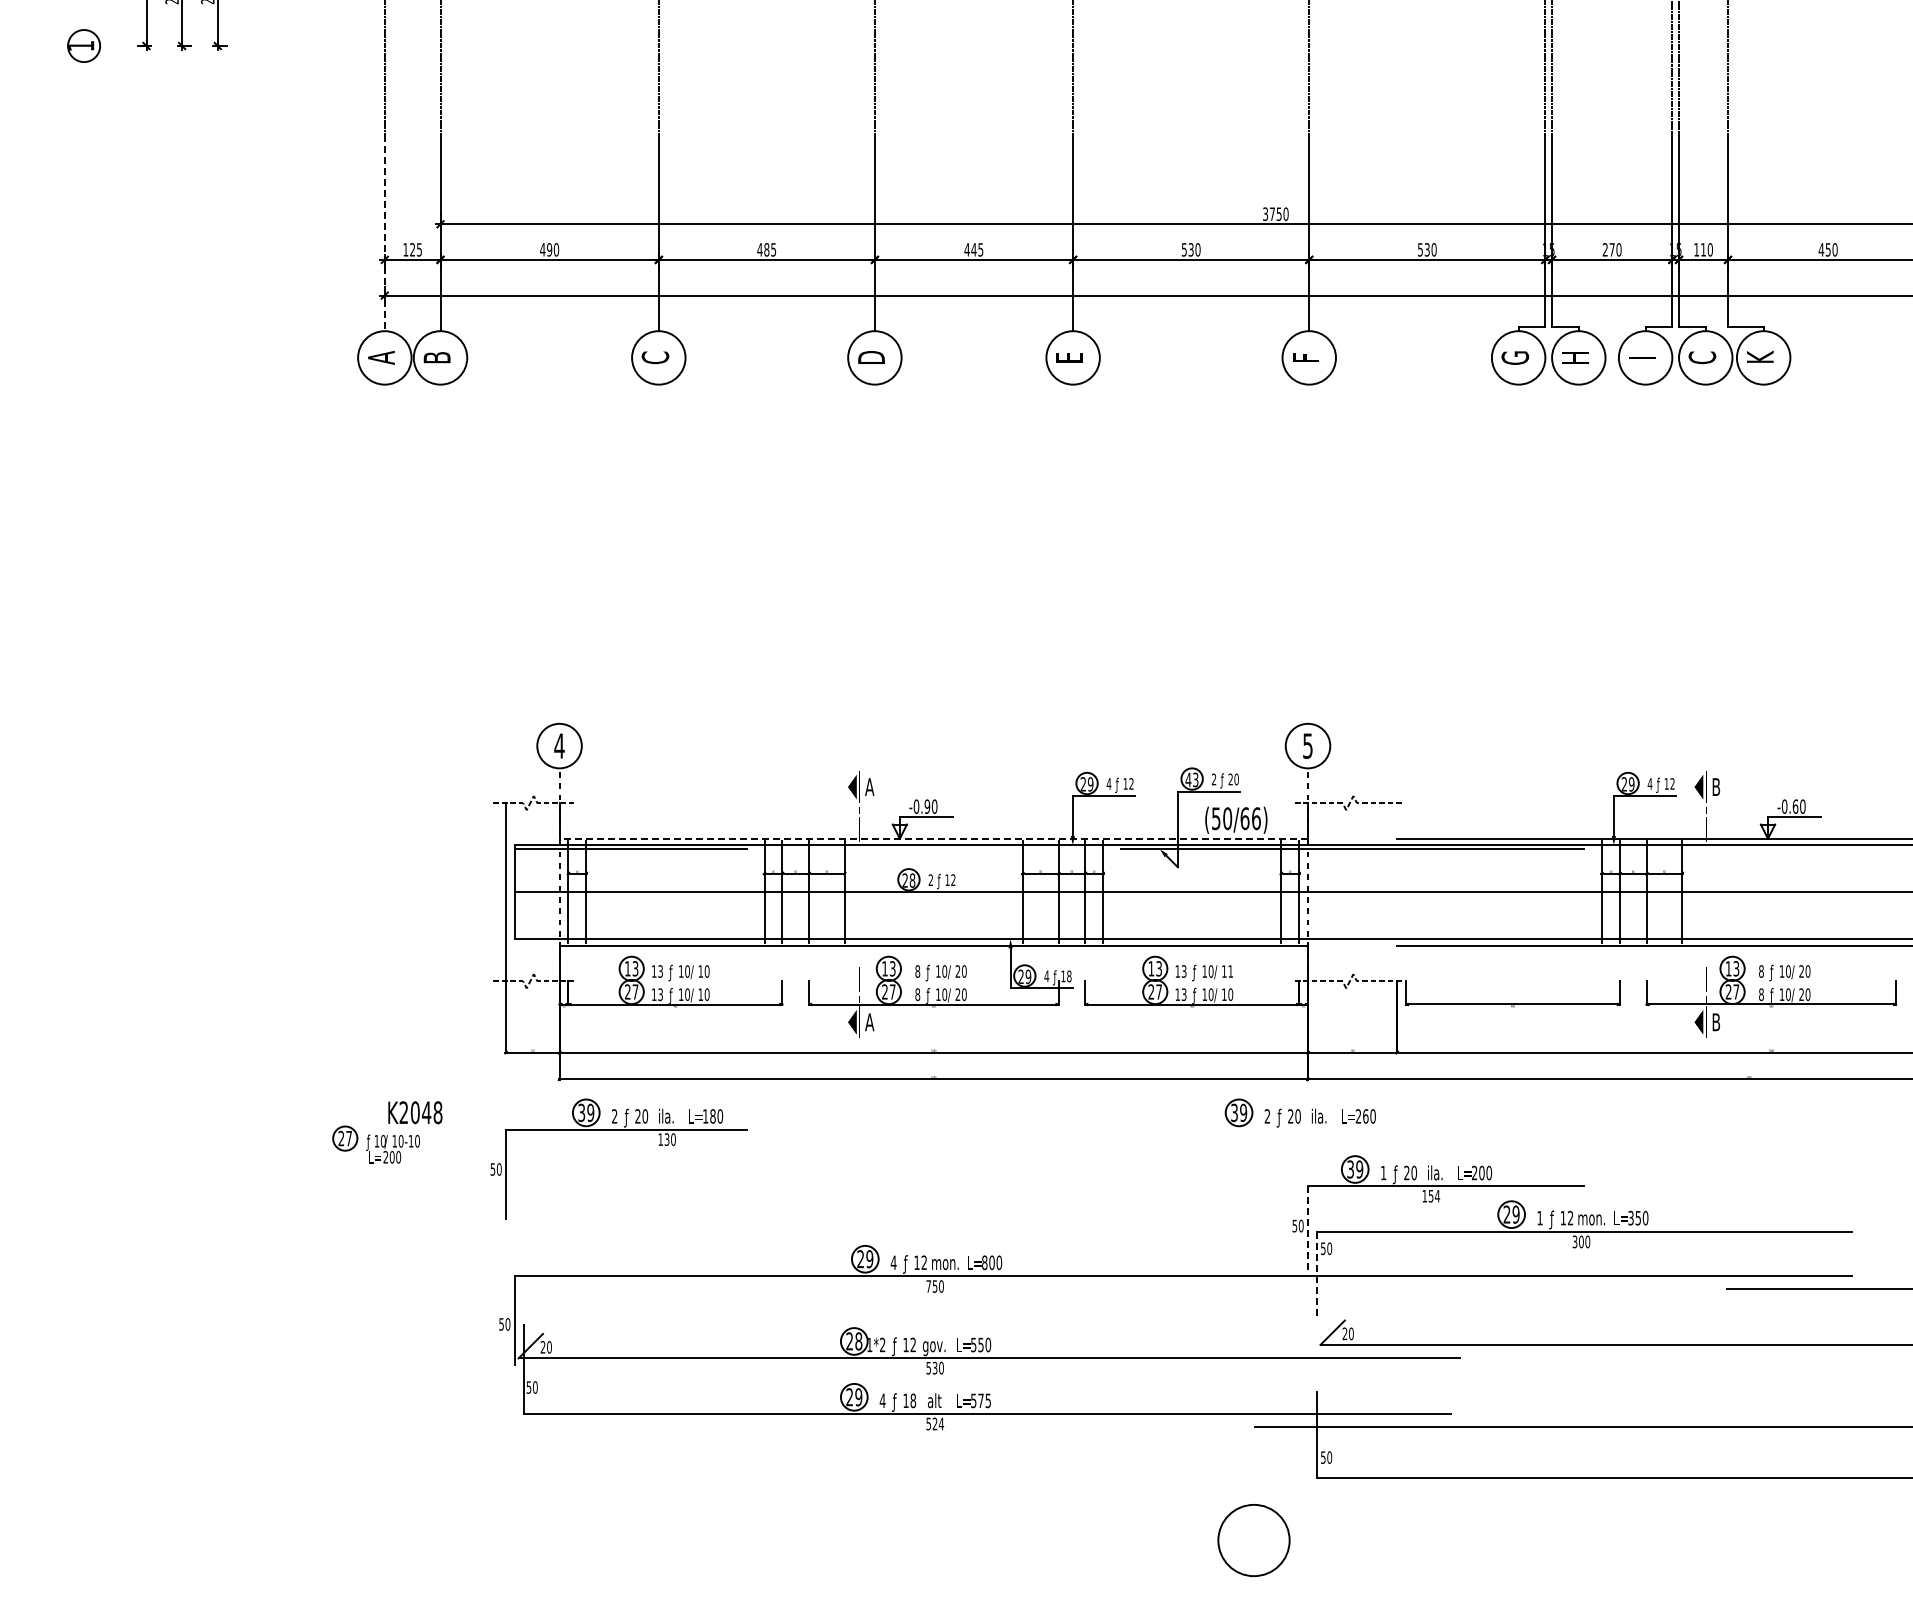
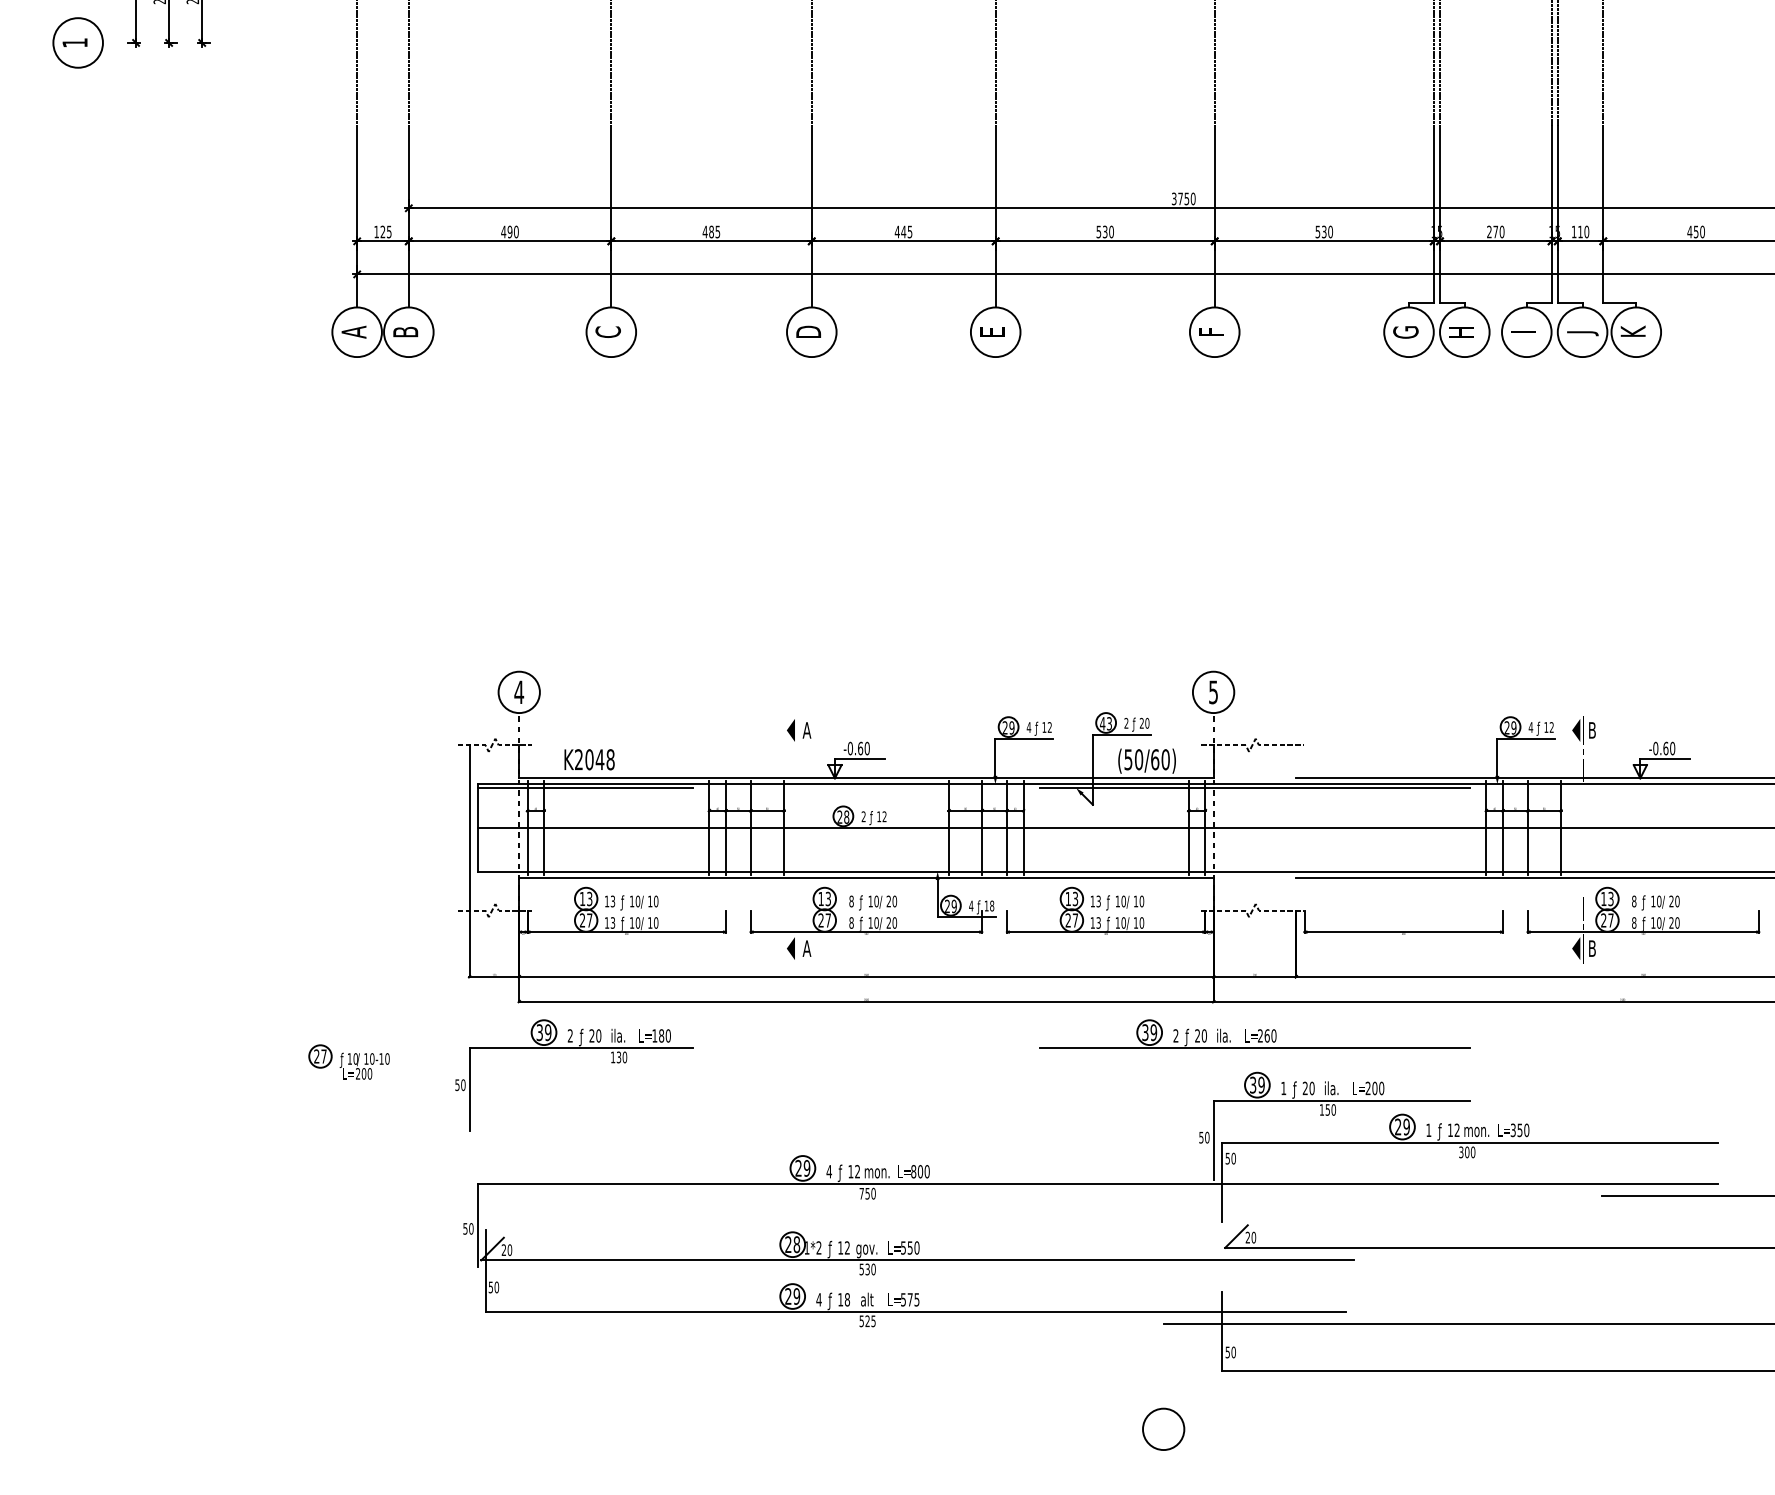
circle: (83, 45) -> (77, 42), size x1.67
line: (384, 233) -> (356, 216), dashed -> solid
text: (1705, 357) -> (1582, 331), C -> J
text: (927, 806) -> (860, 748), -0.90 -> -0.60
text: (1256, 818) -> (1165, 759), (50/66) -> (50/60)
line: (933, 838) -> (866, 778), dashed -> solid
text: (1230, 971) -> (1141, 901), 11 -> 10
text: (415, 1112) -> (589, 759), moved
line: (1352, 1129) -> (1254, 1048), added
text: (1437, 1195) -> (1333, 1109), 154 -> 150
line: (1308, 1229) -> (1214, 1140), dashed -> solid
line: (1316, 1274) -> (1221, 1182), dashed -> solid
text: (941, 1423) -> (873, 1320), 524 -> 525
circle: (1254, 1540) -> (1163, 1429), size x0.62

